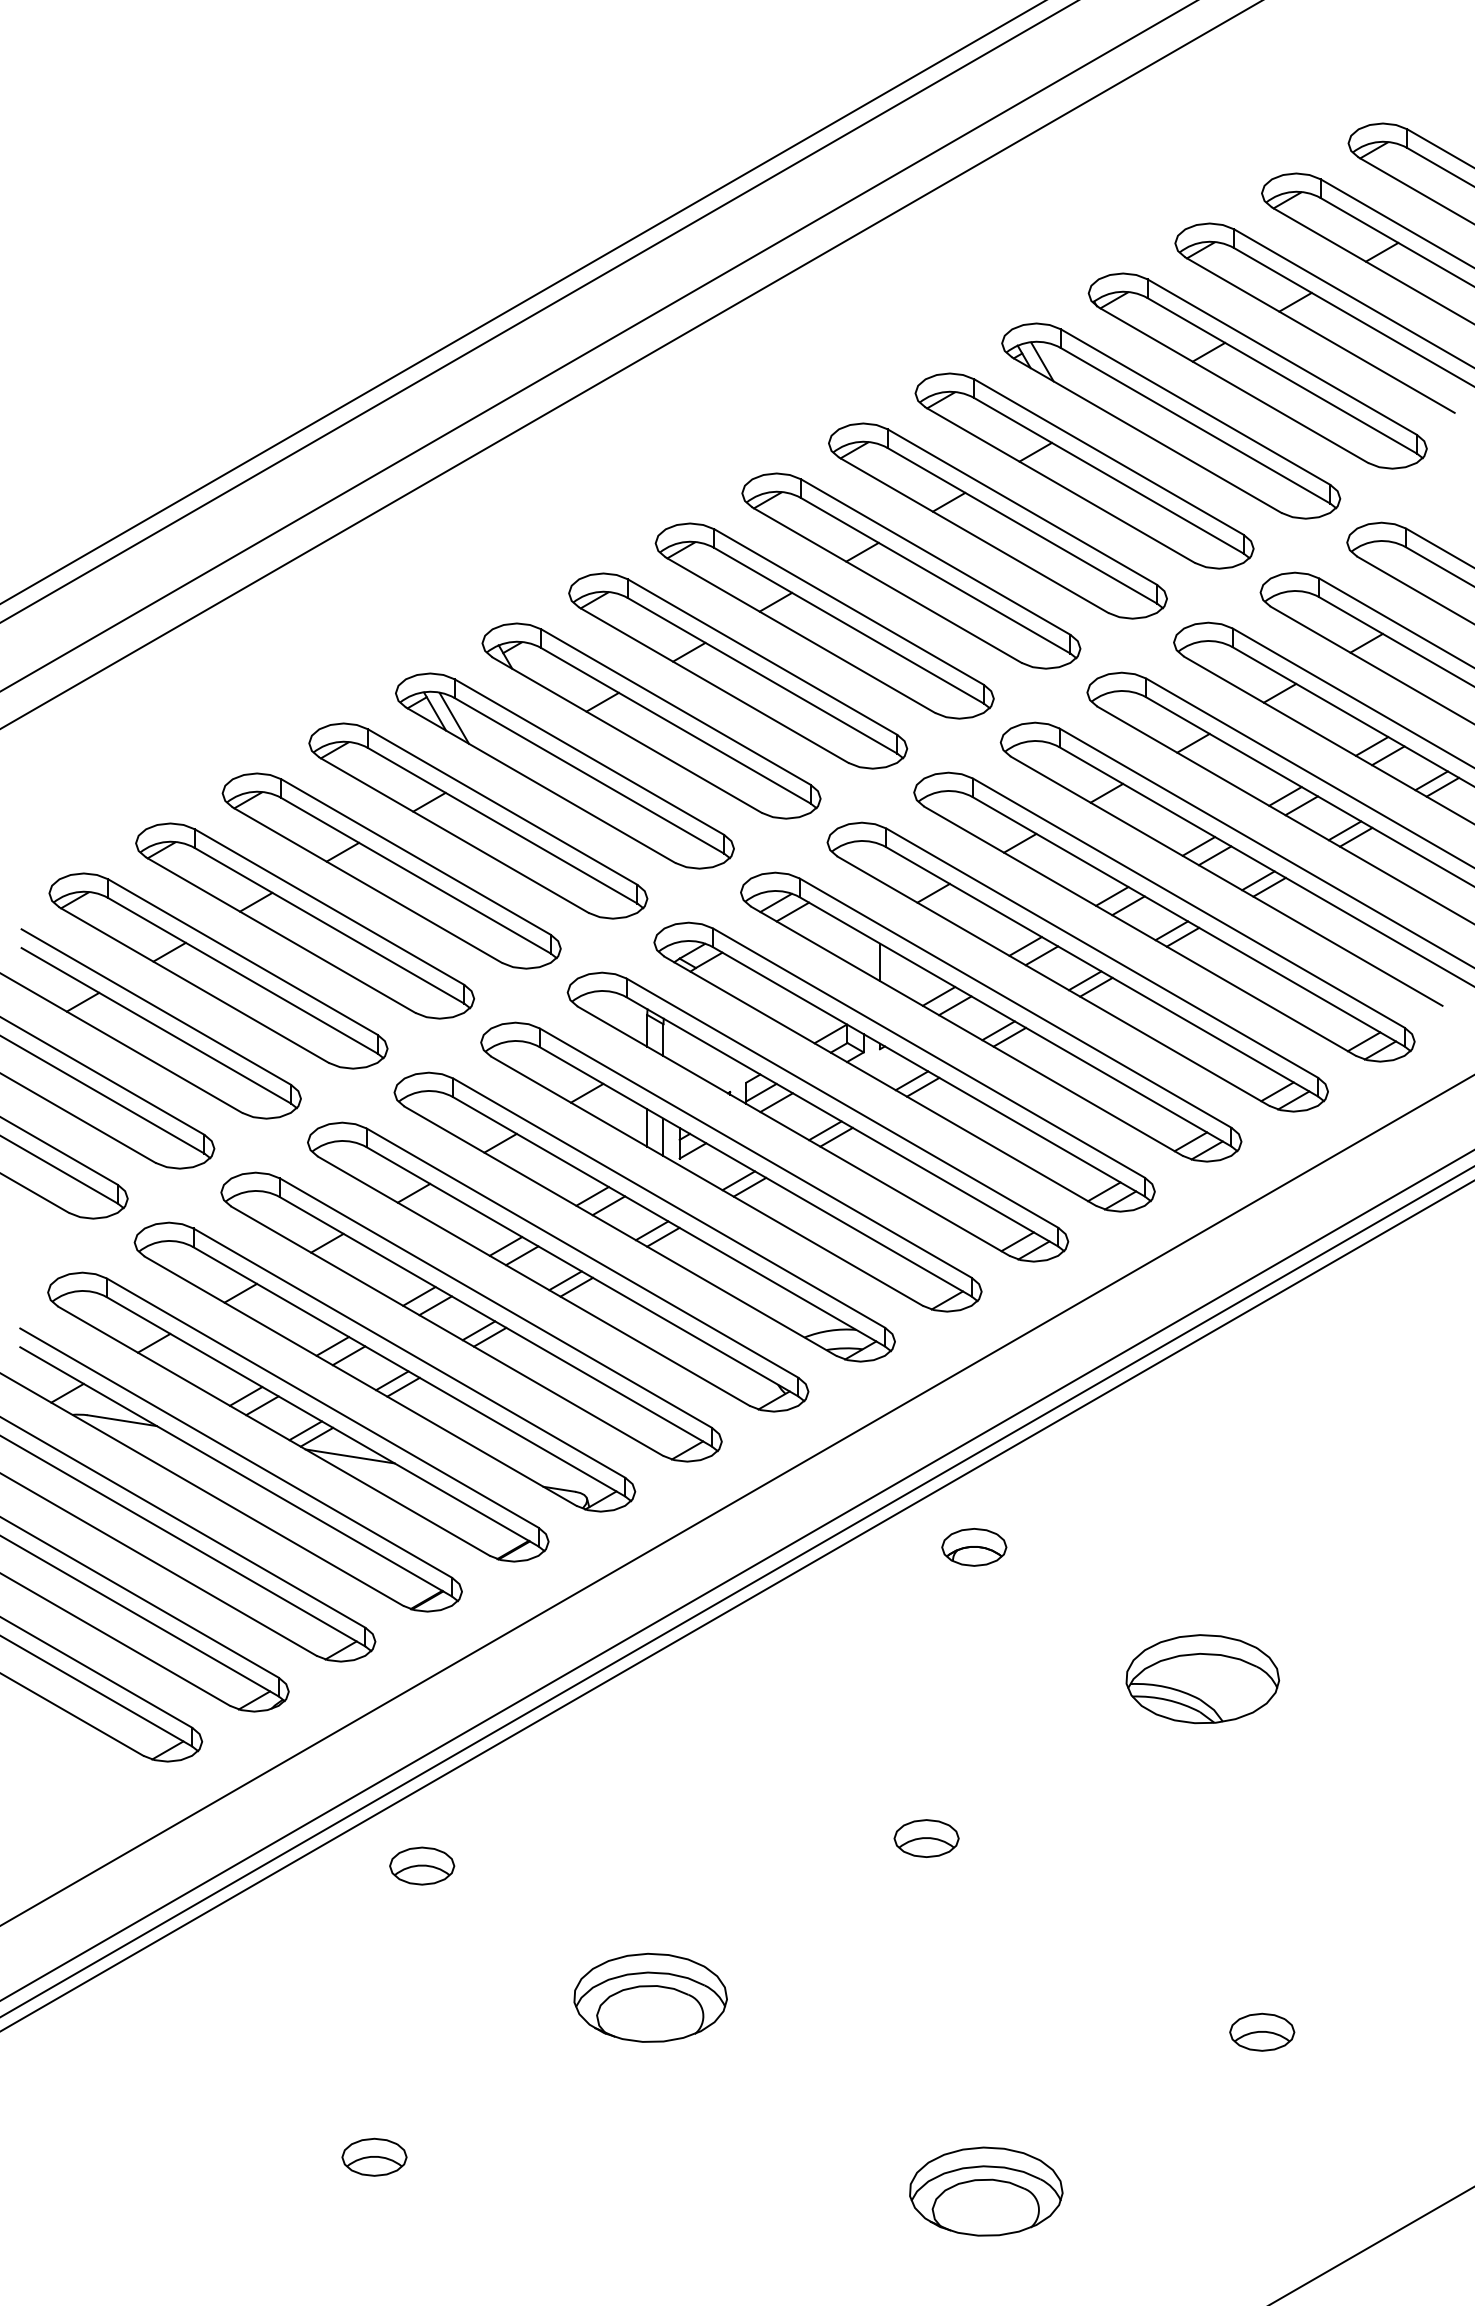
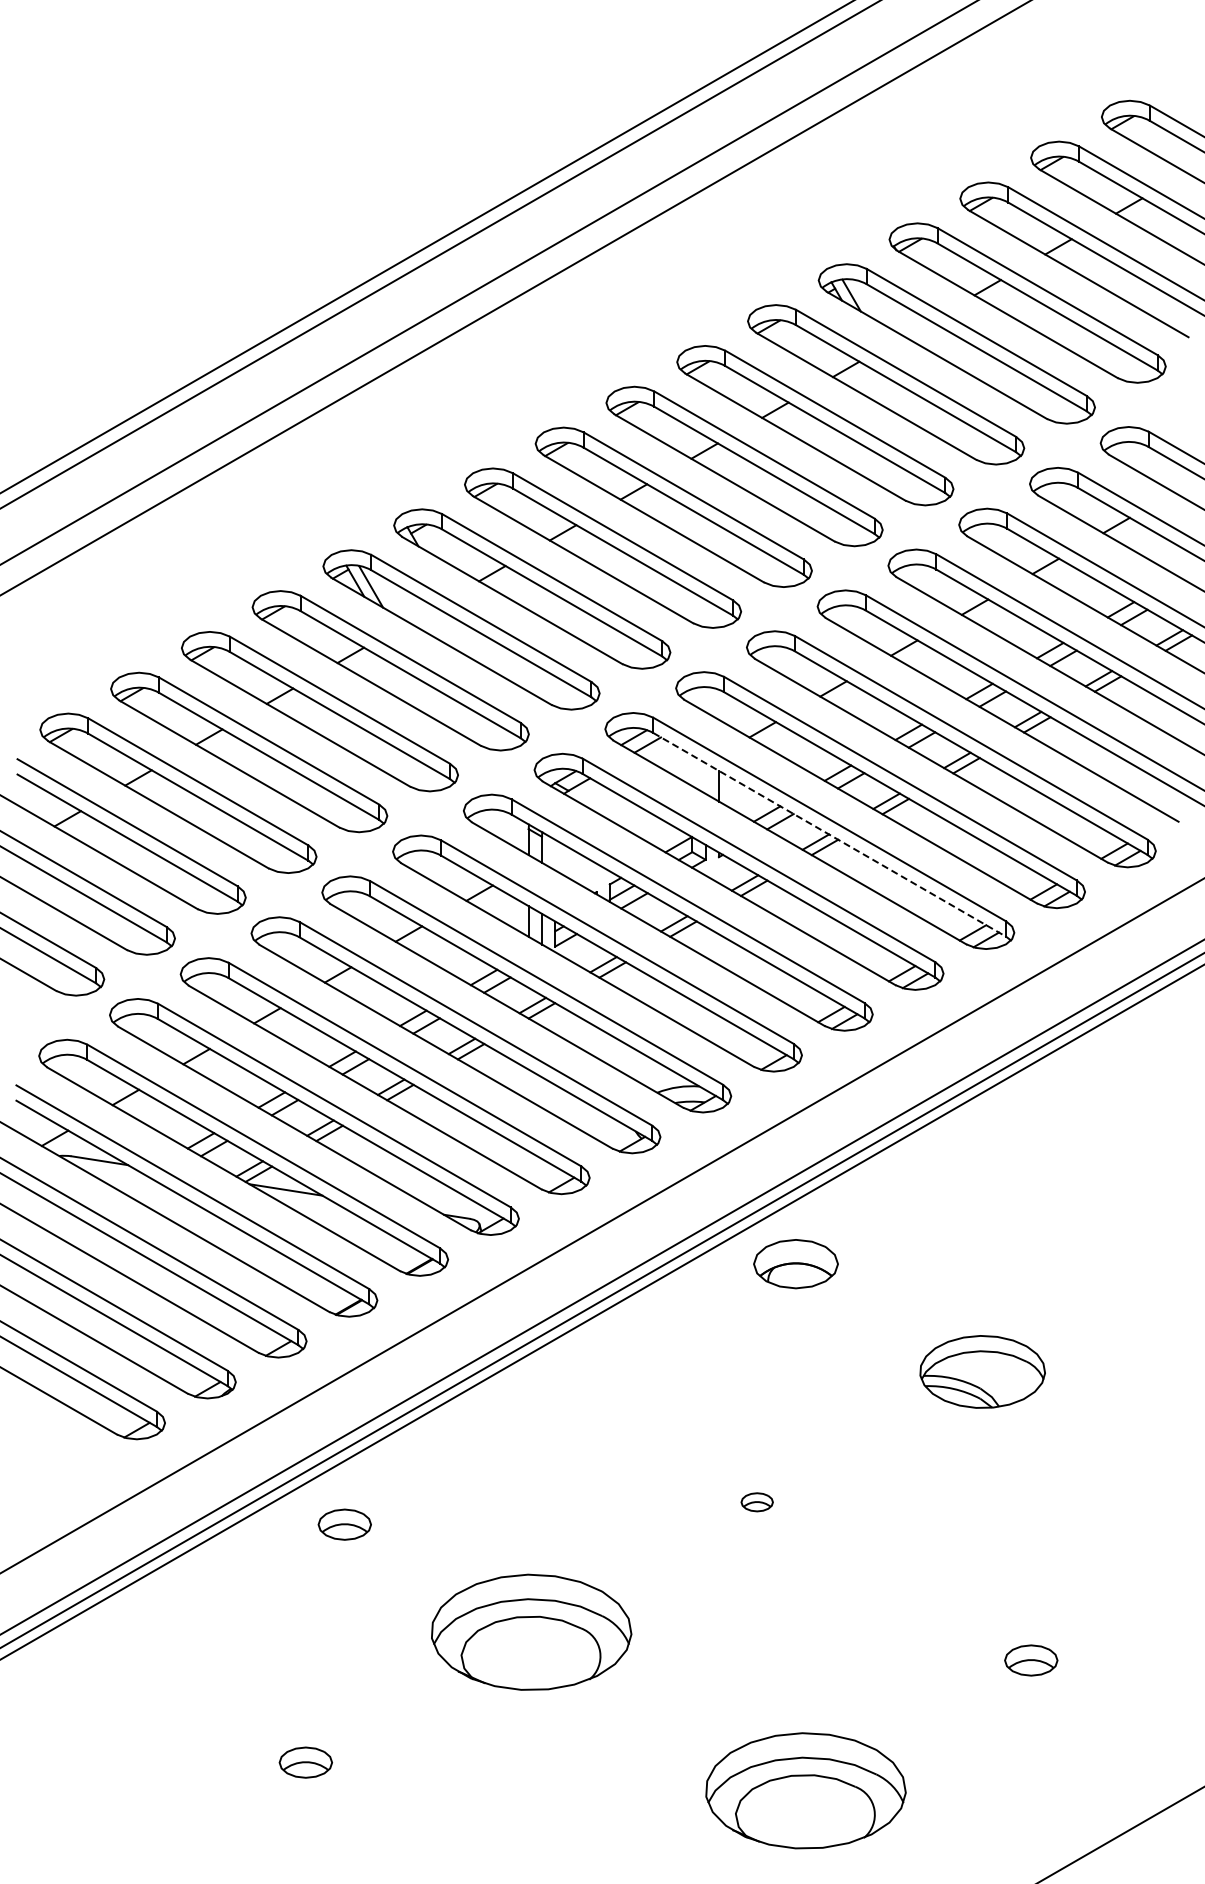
line: (1015, 1021) -> (829, 834), solid -> dashed
part: (973, 1547) -> (795, 1264), size x1.6
part: (927, 1838) -> (757, 1502), size x0.6
part: (650, 1998) -> (531, 1632), size x1.6
part: (985, 2191) -> (805, 1790), size x1.6

